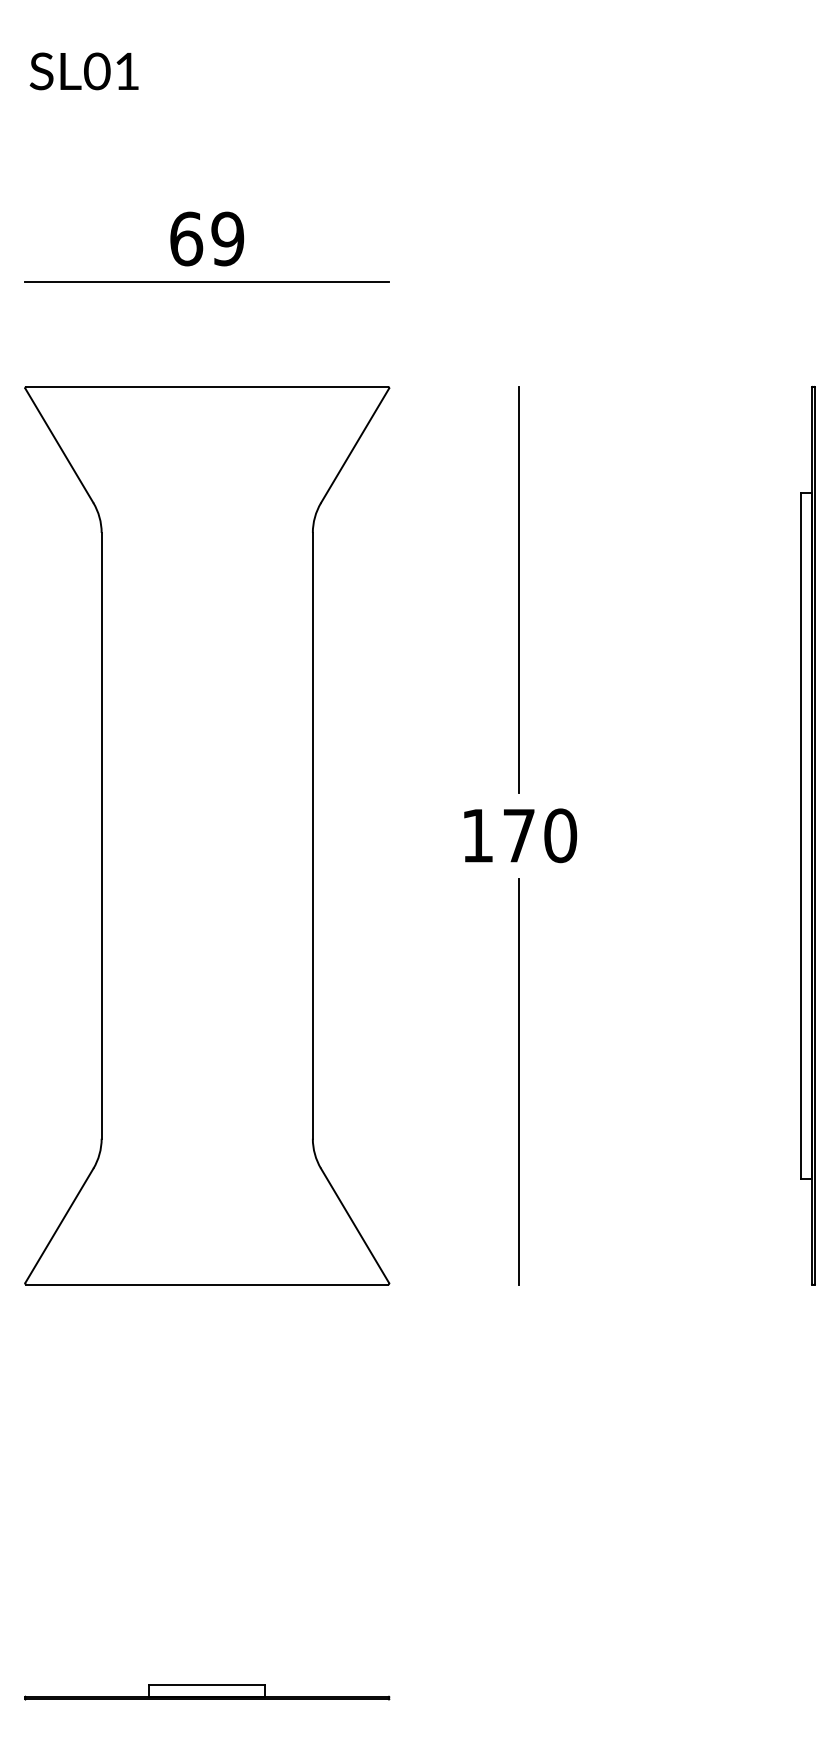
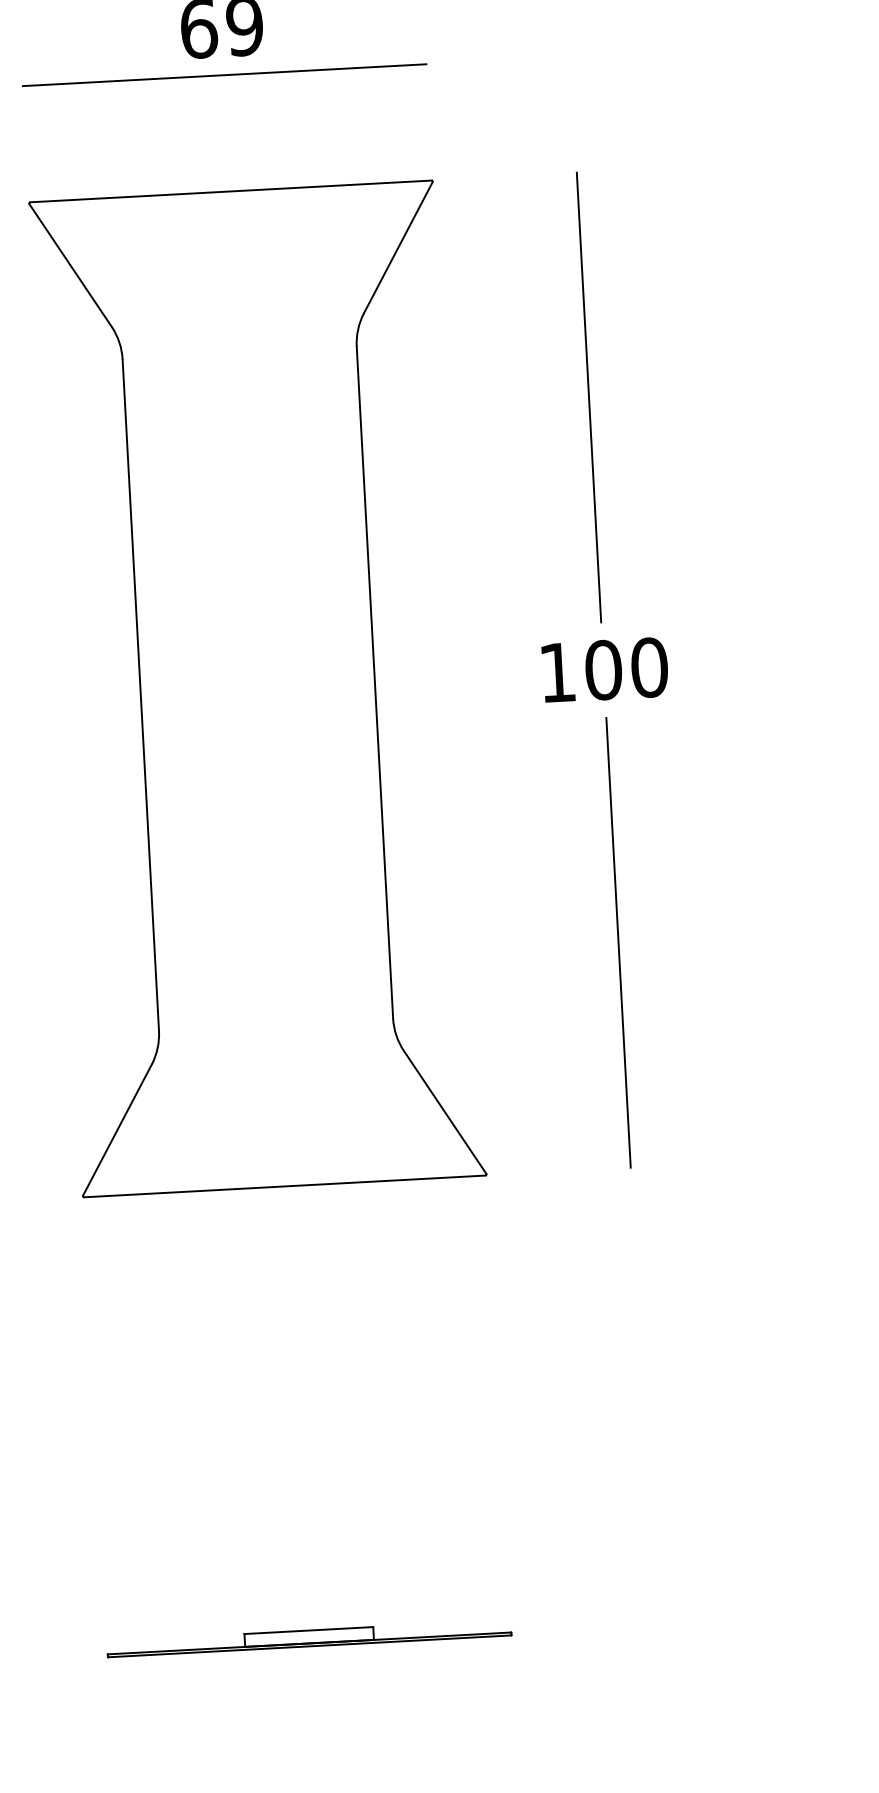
text: (518, 835) -> (602, 669), 170 -> 100

